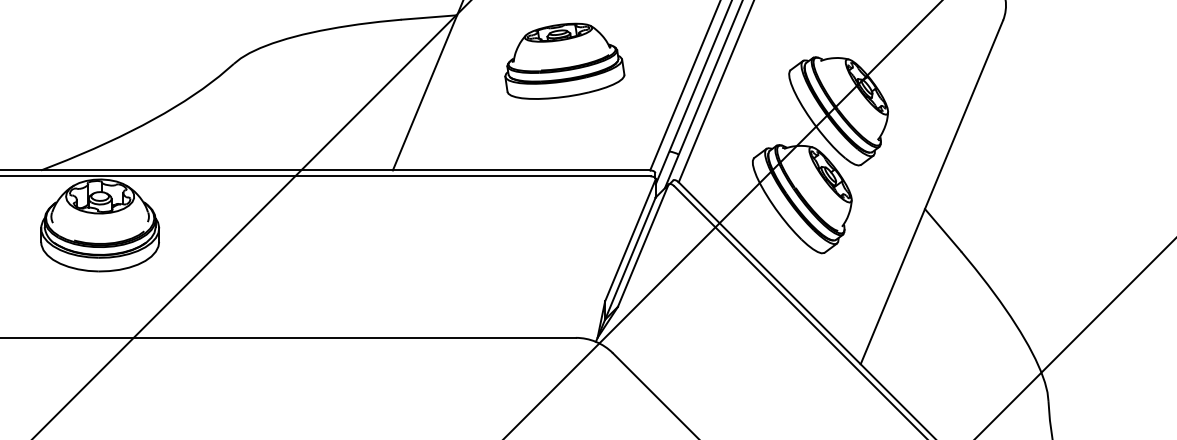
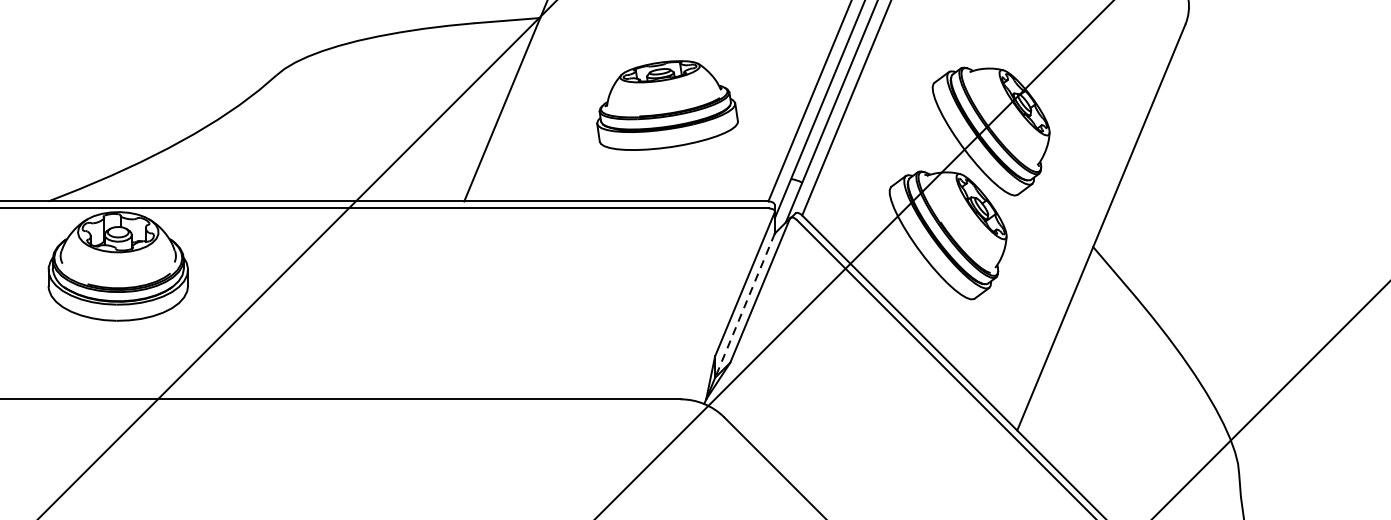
part: (564, 60) -> (667, 104), moved
line: (630, 259) -> (745, 306), solid -> dashed

